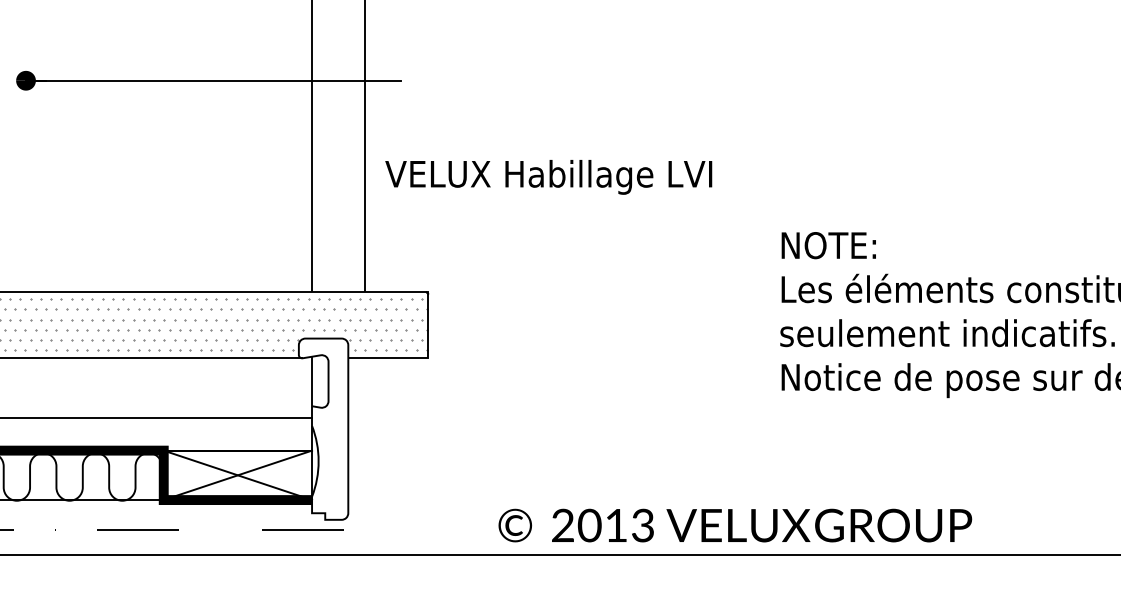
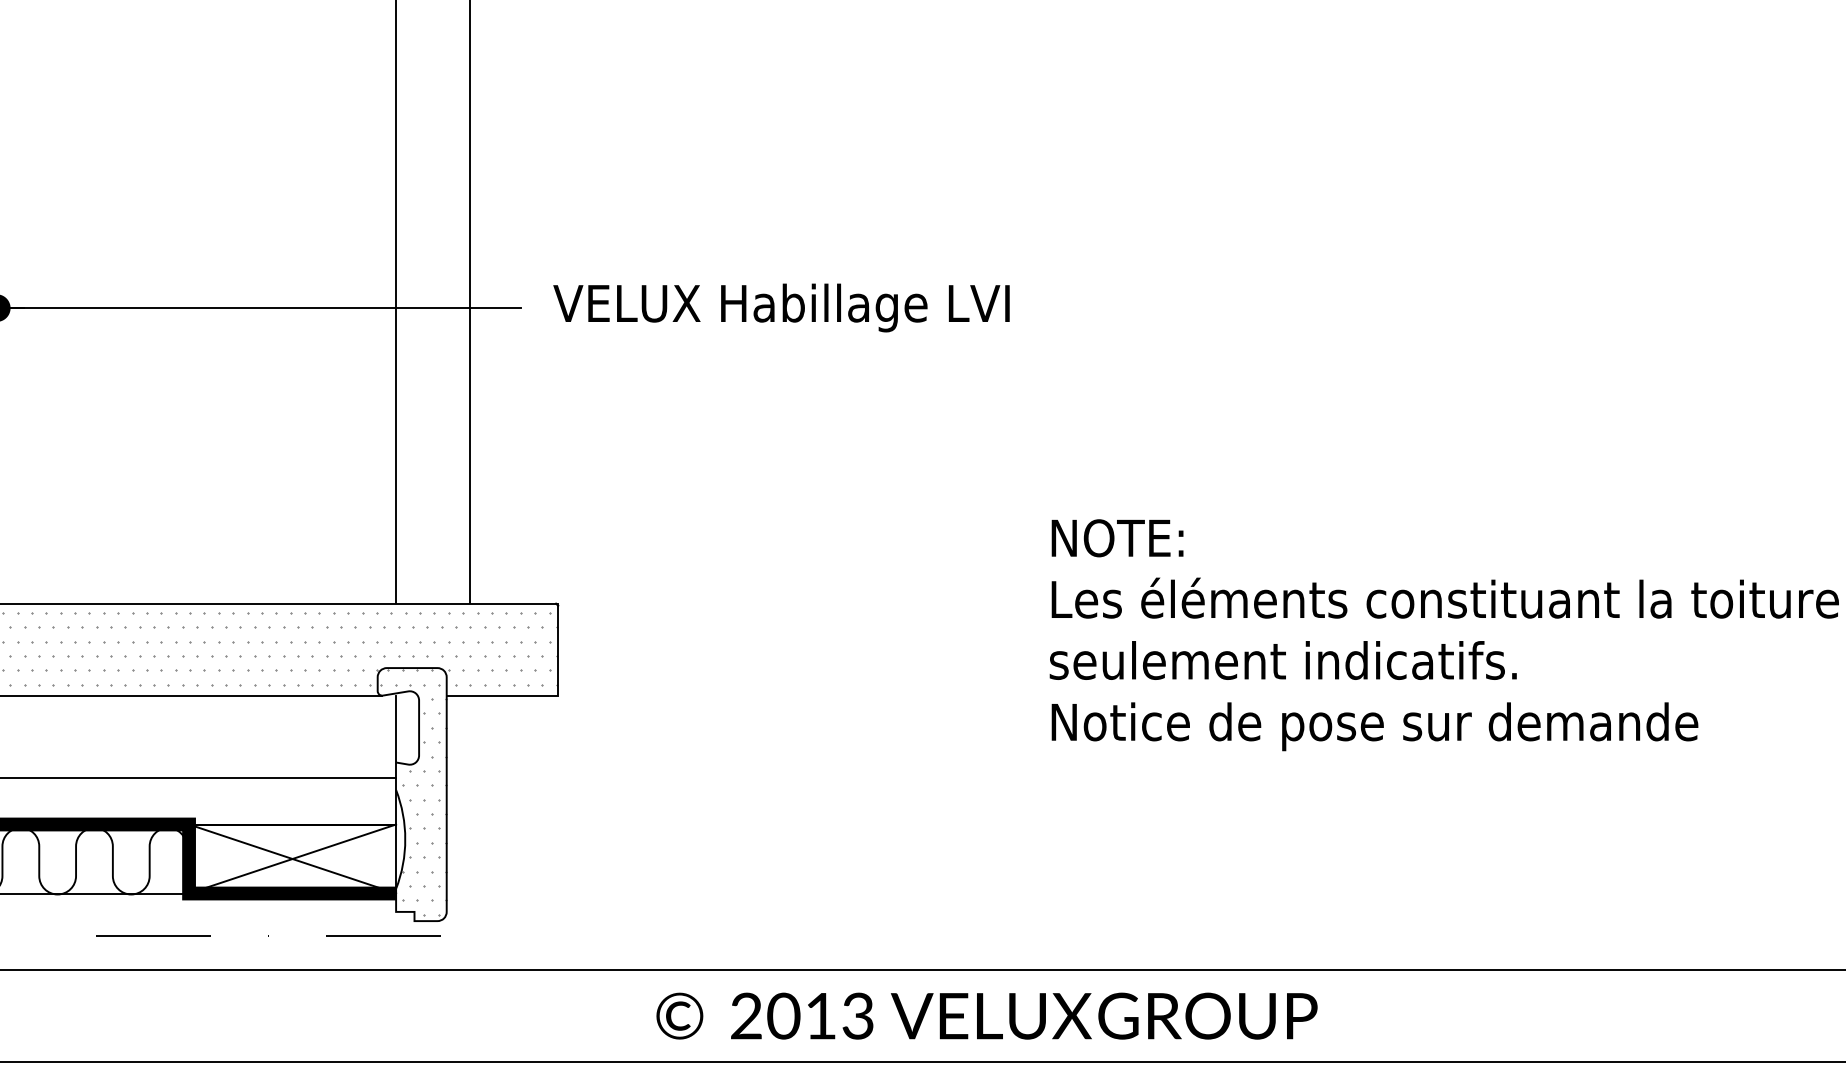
text: (548, 176) -> (781, 307), moved
hatch: (324, 427) -> (413, 792), added
text: (734, 525) -> (986, 1015), moved

